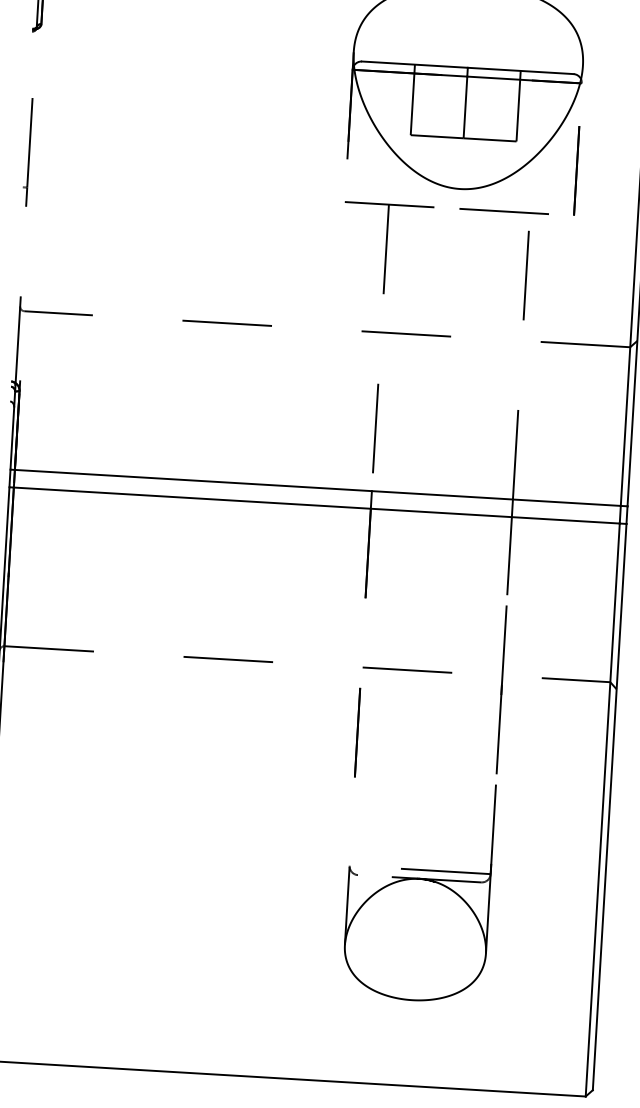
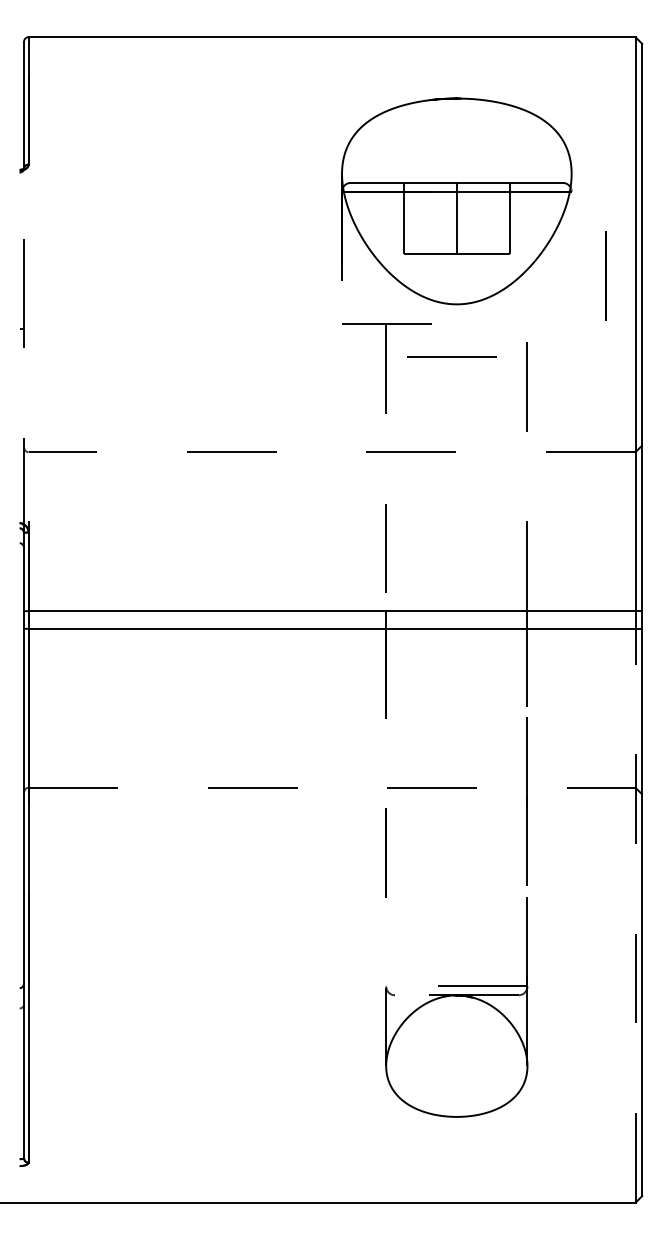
line: (576, 170) -> (605, 275), moved
line: (504, 210) -> (451, 356), moved
line: (602, 809) -> (635, 915), solid -> dashed

